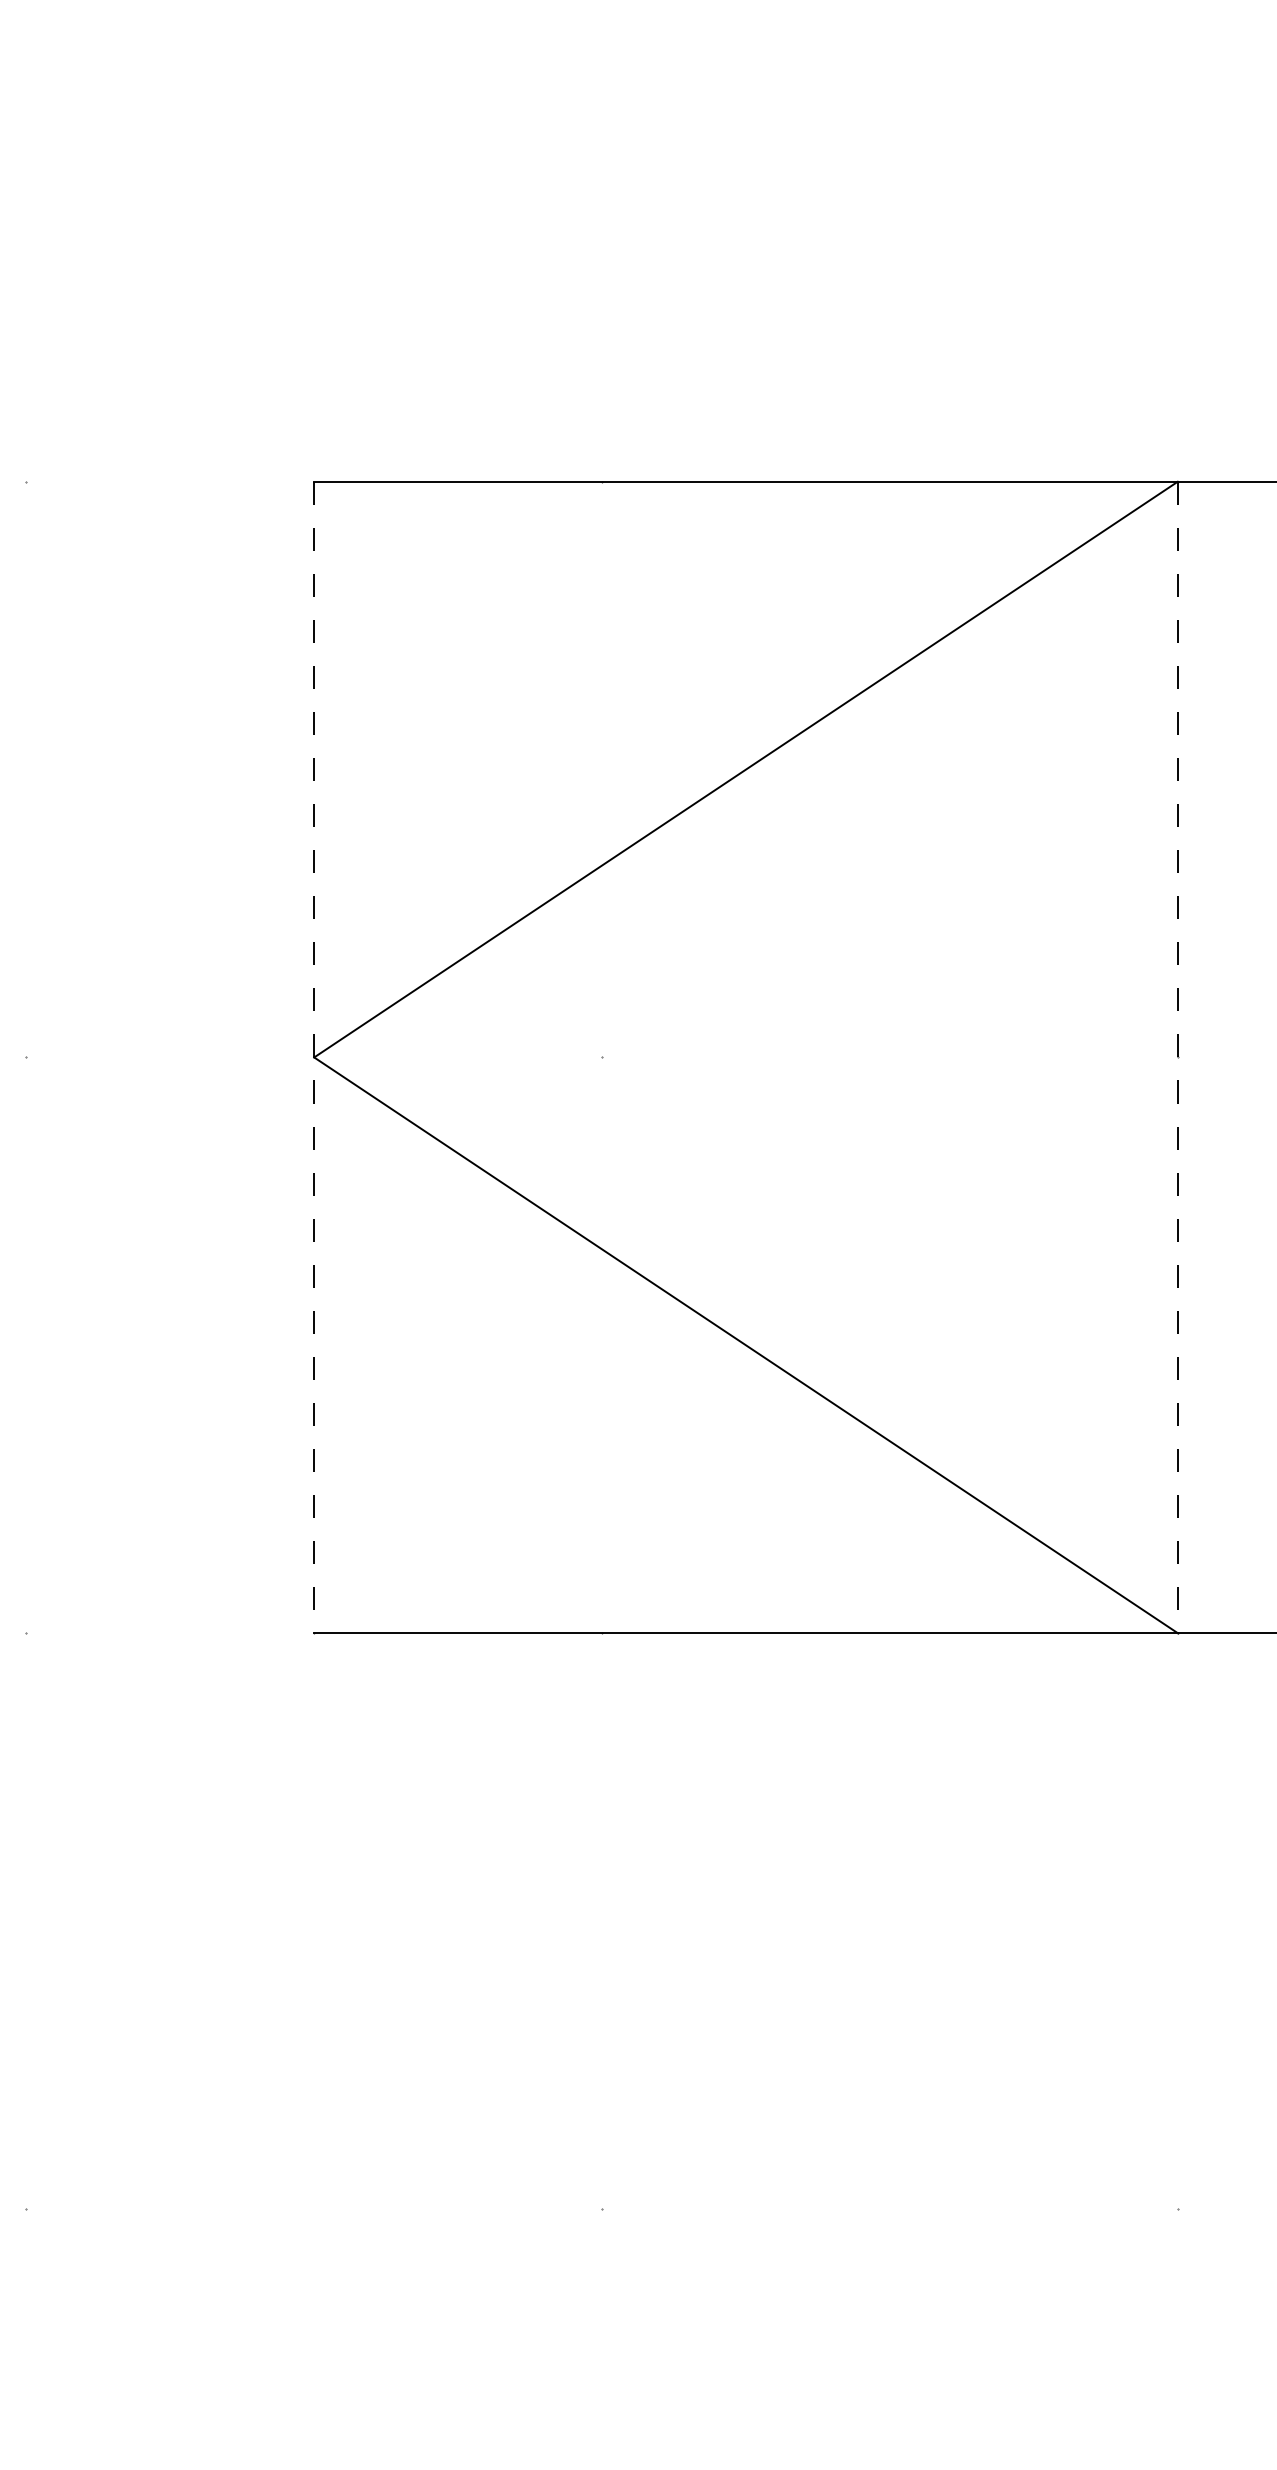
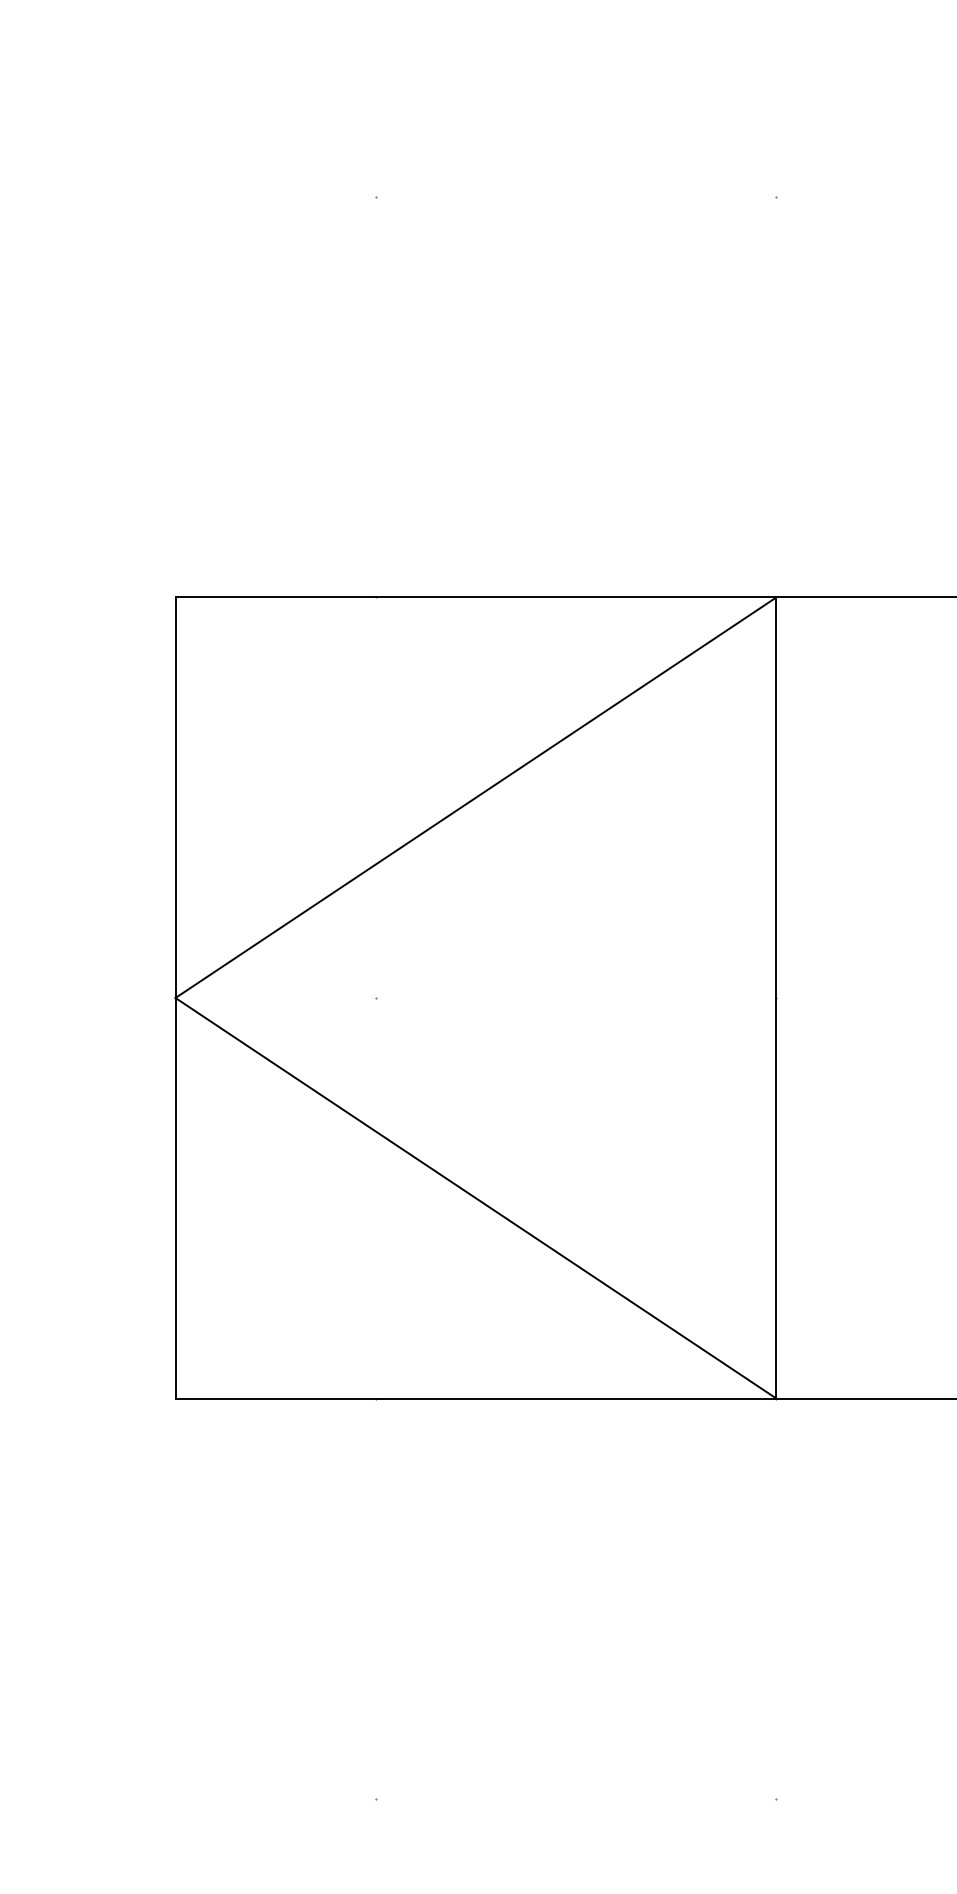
line: (314, 1058) -> (175, 998), dashed -> solid
line: (1177, 1058) -> (776, 998), dashed -> solid

